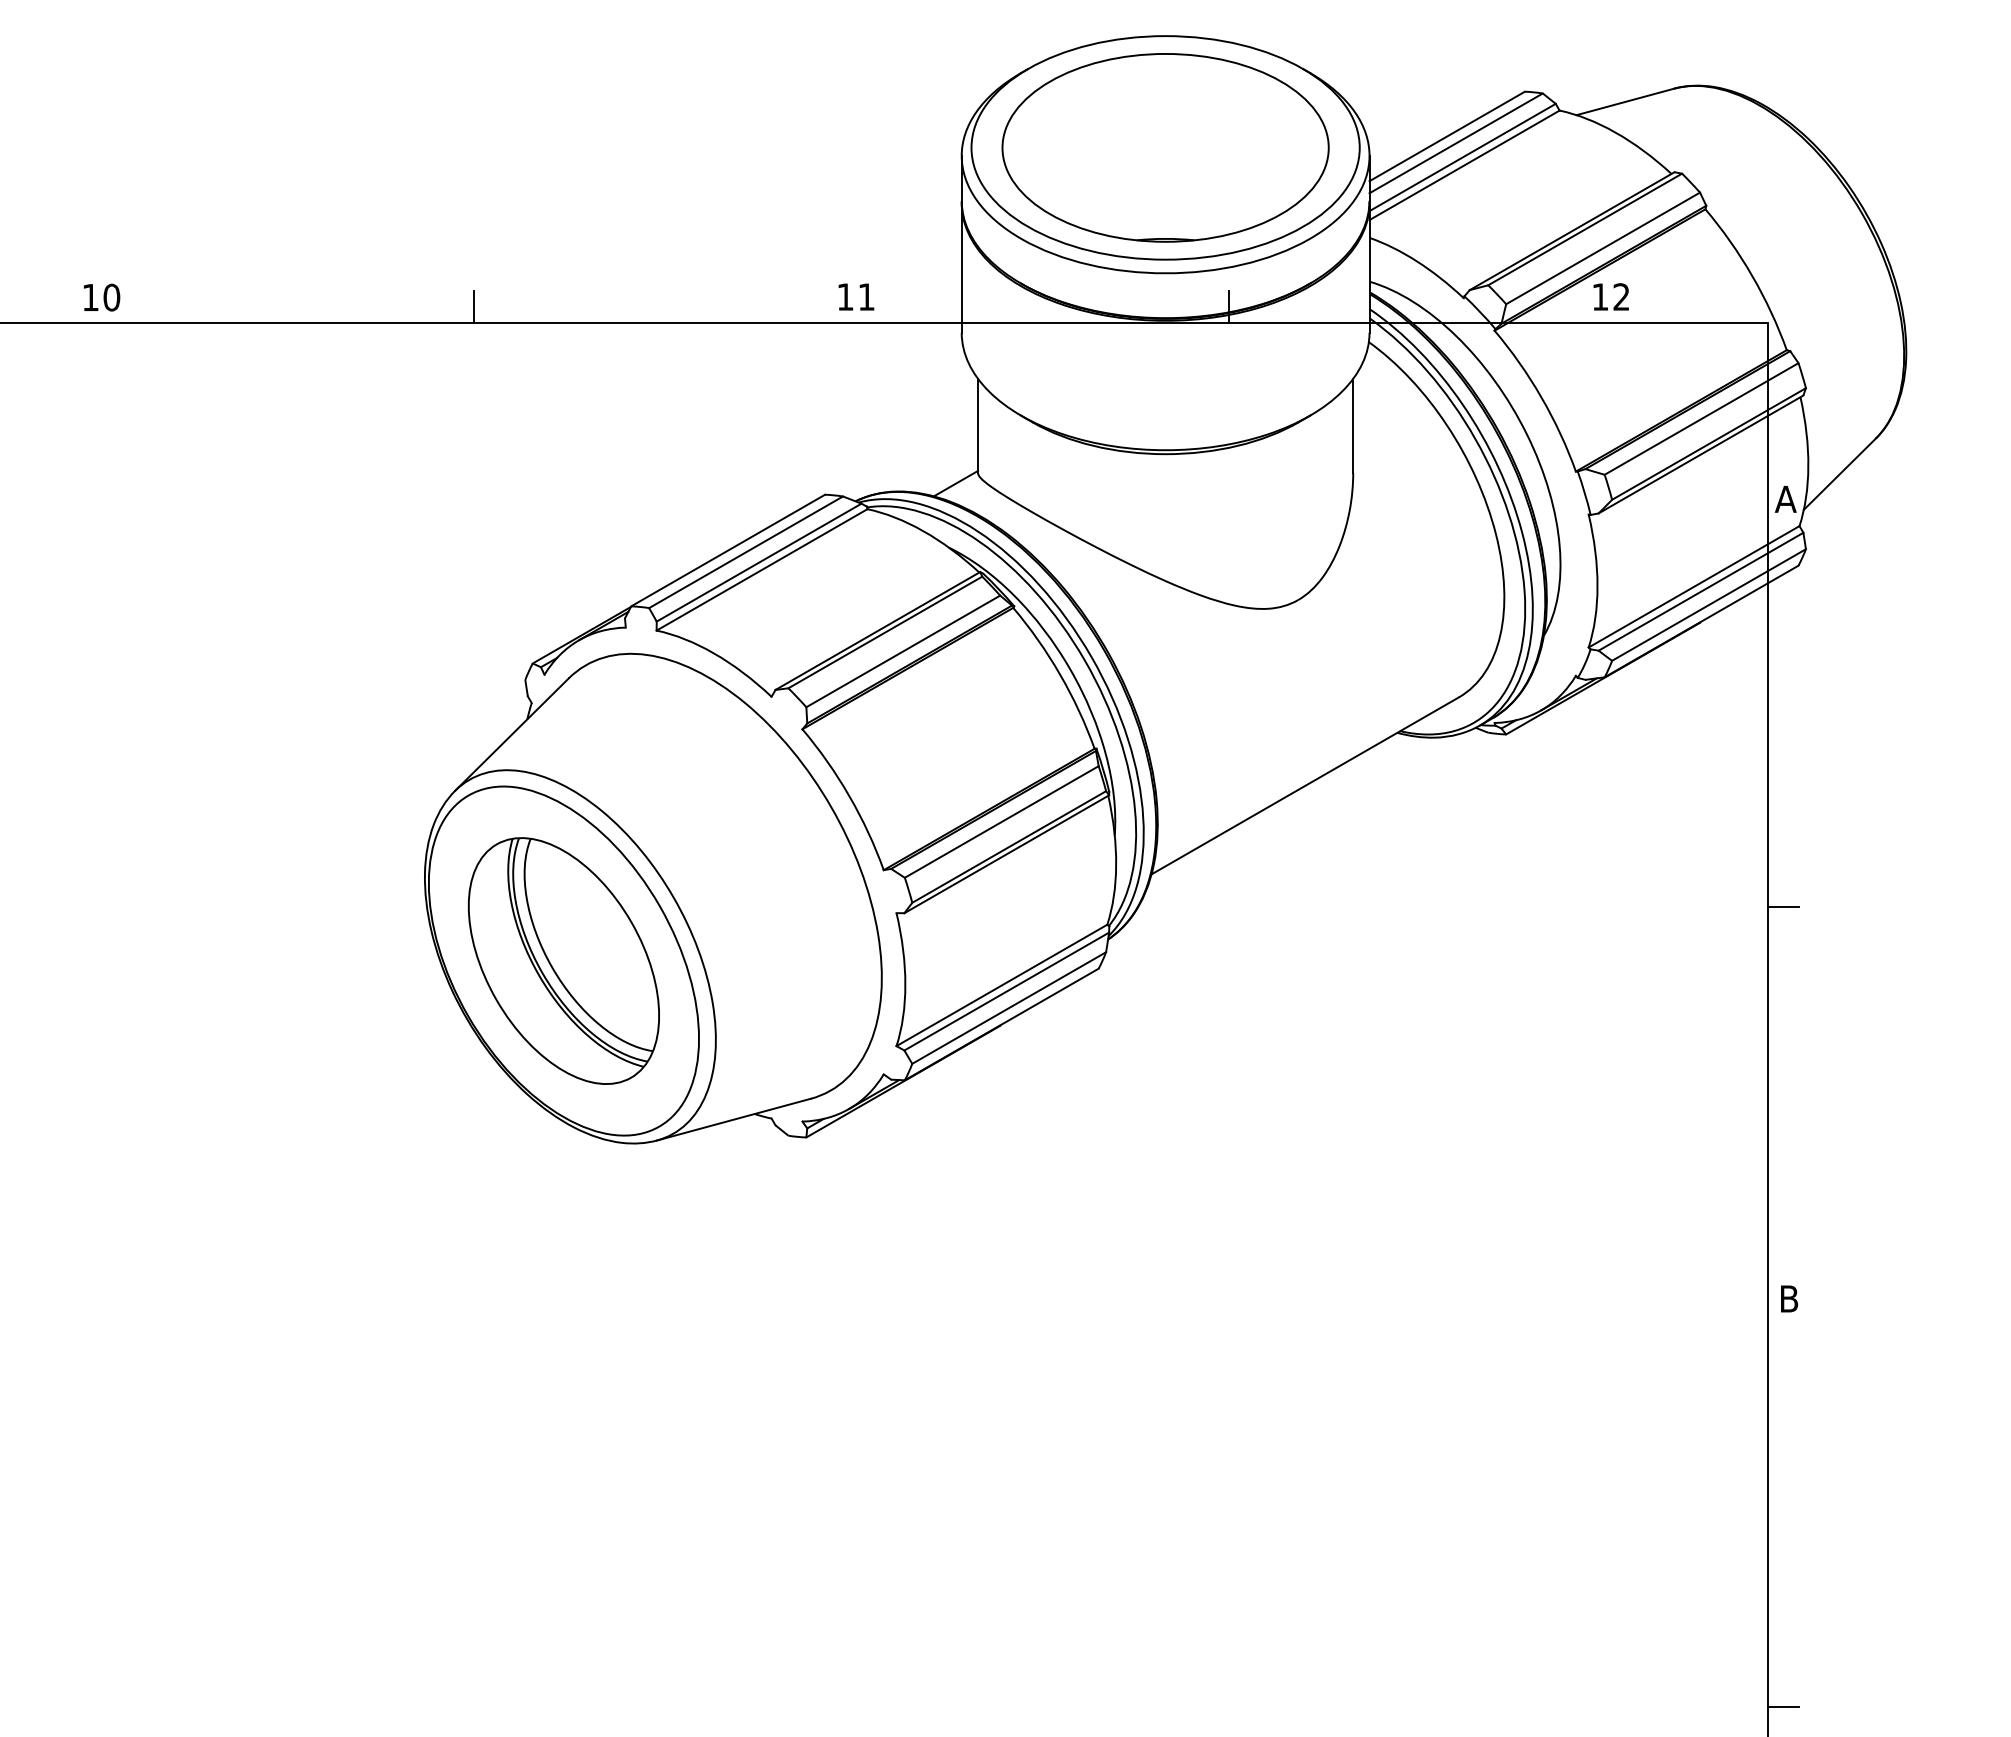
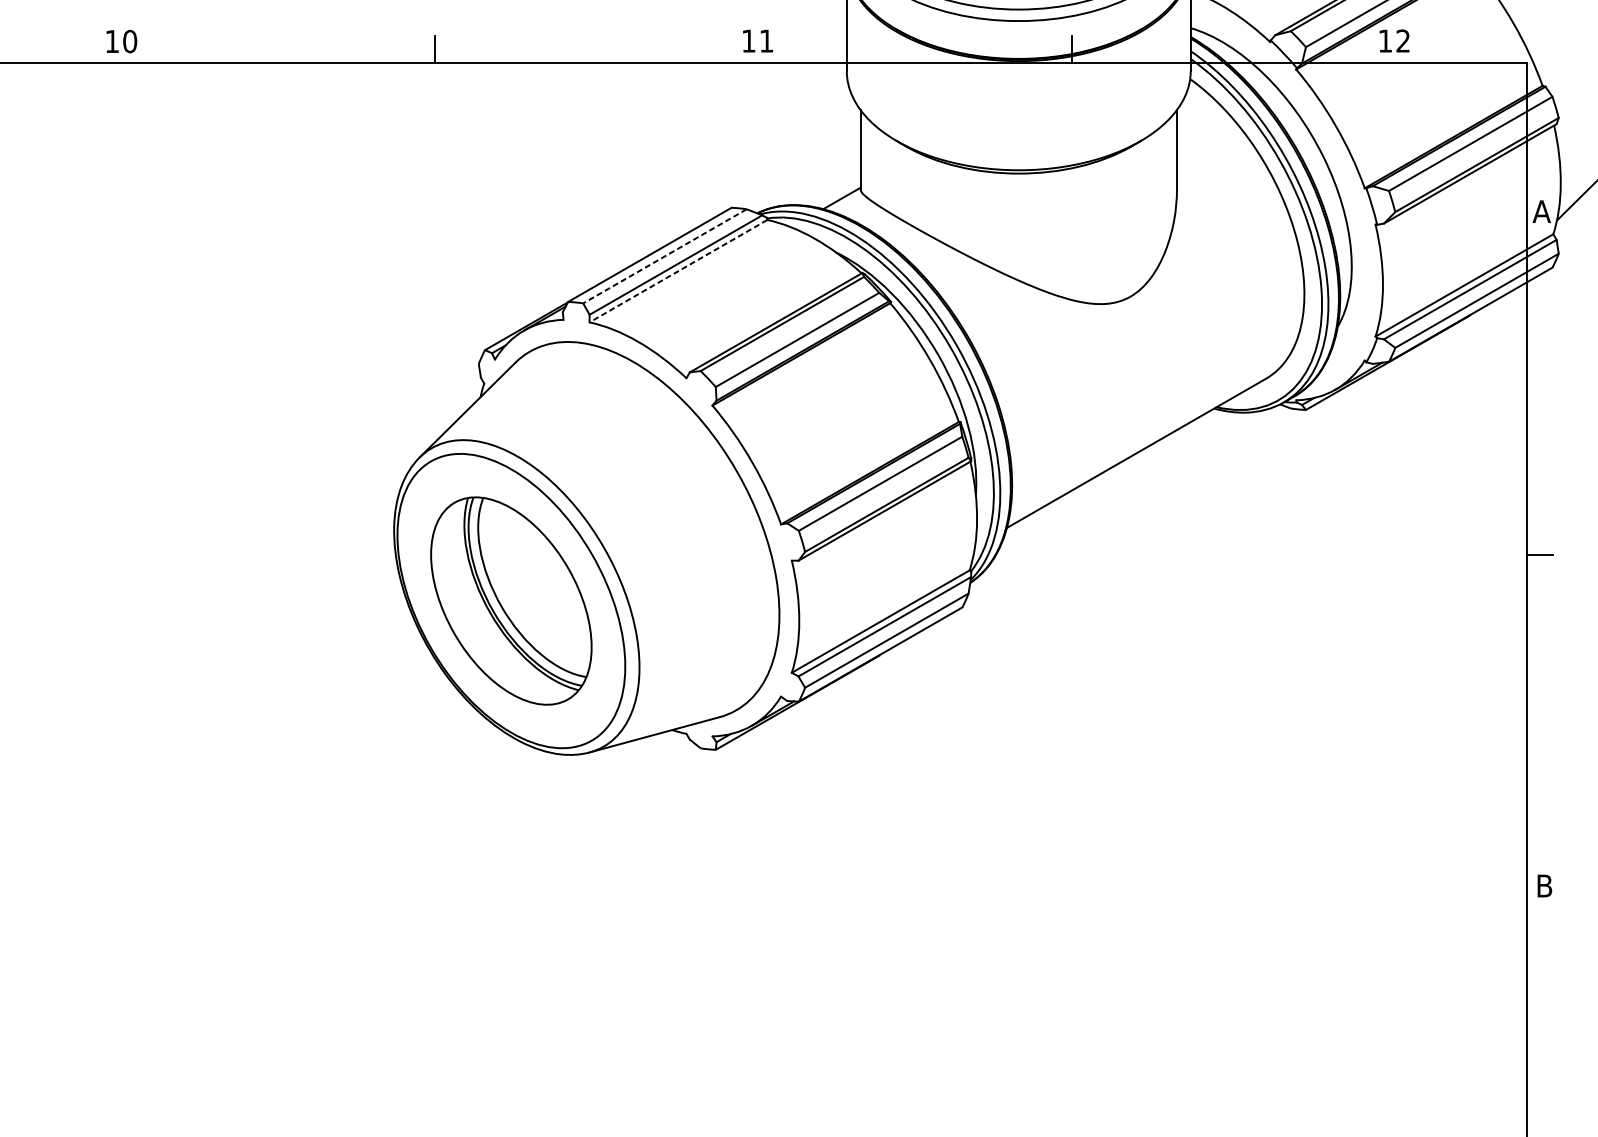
line: (746, 552) -> (665, 256), solid -> dashed
line: (762, 569) -> (678, 270), solid -> dashed

